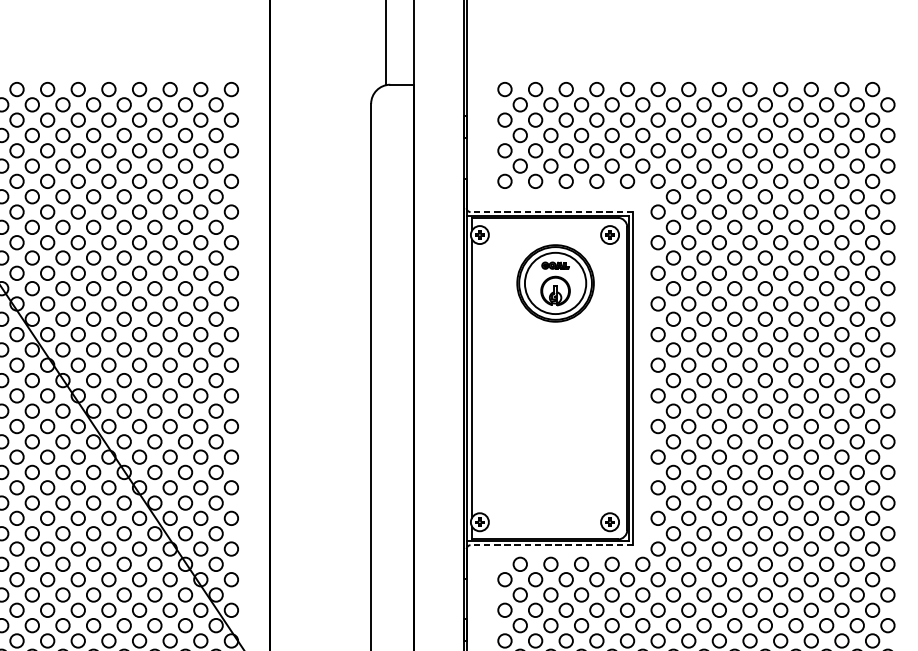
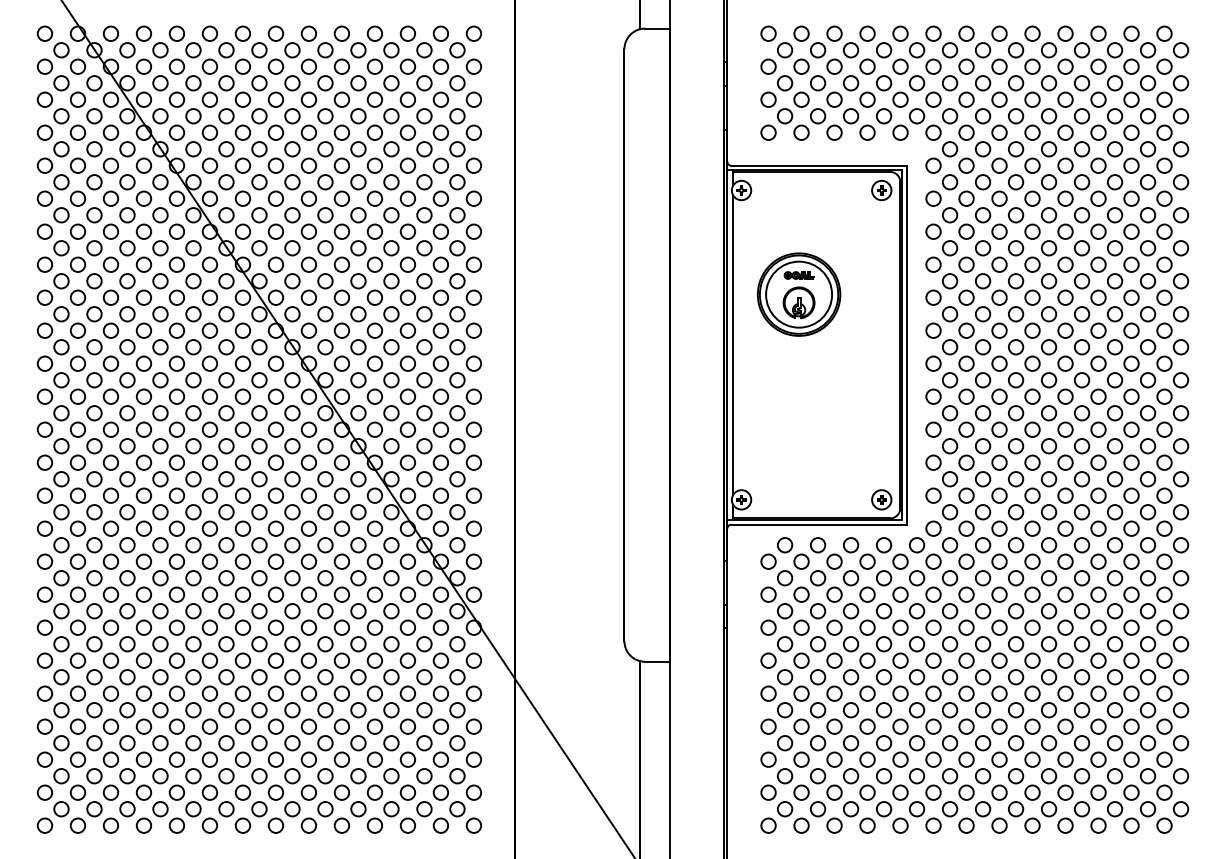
line: (552, 211) -> (819, 165), dashed -> solid
part: (555, 283) -> (799, 294), moved
line: (552, 545) -> (819, 524), dashed -> solid

